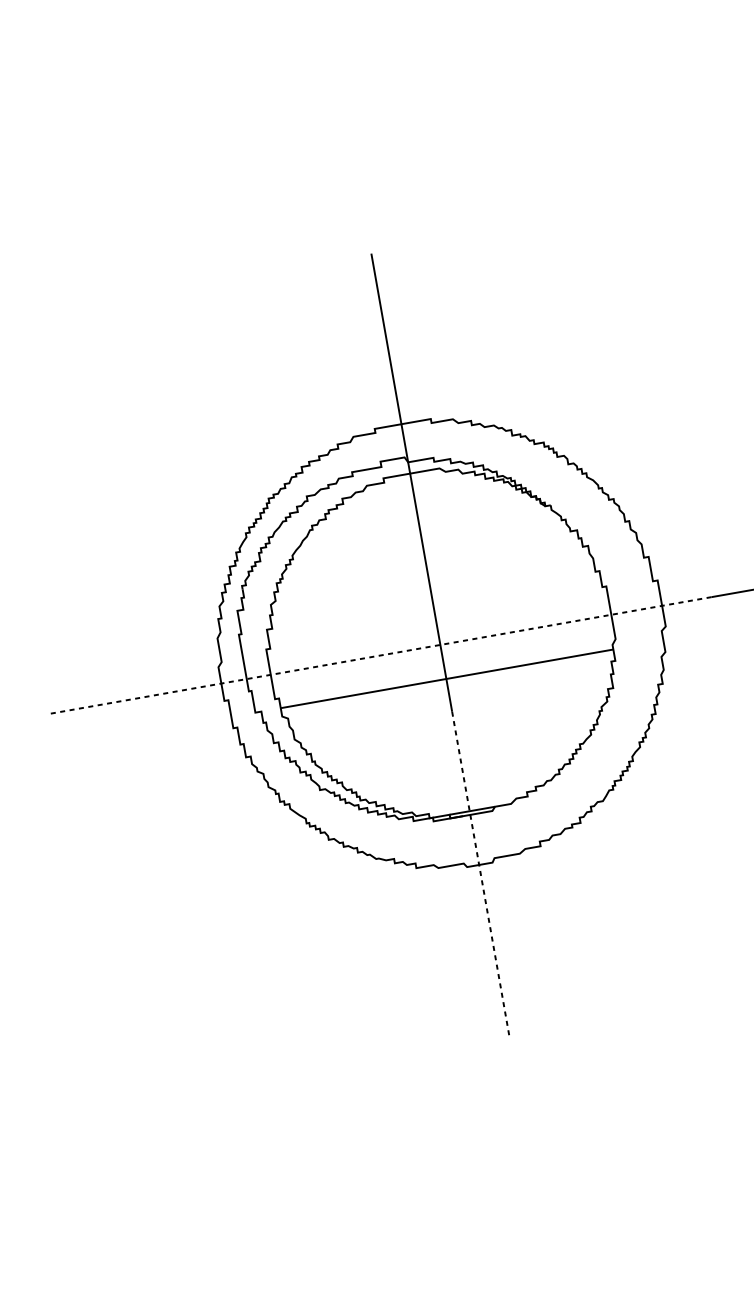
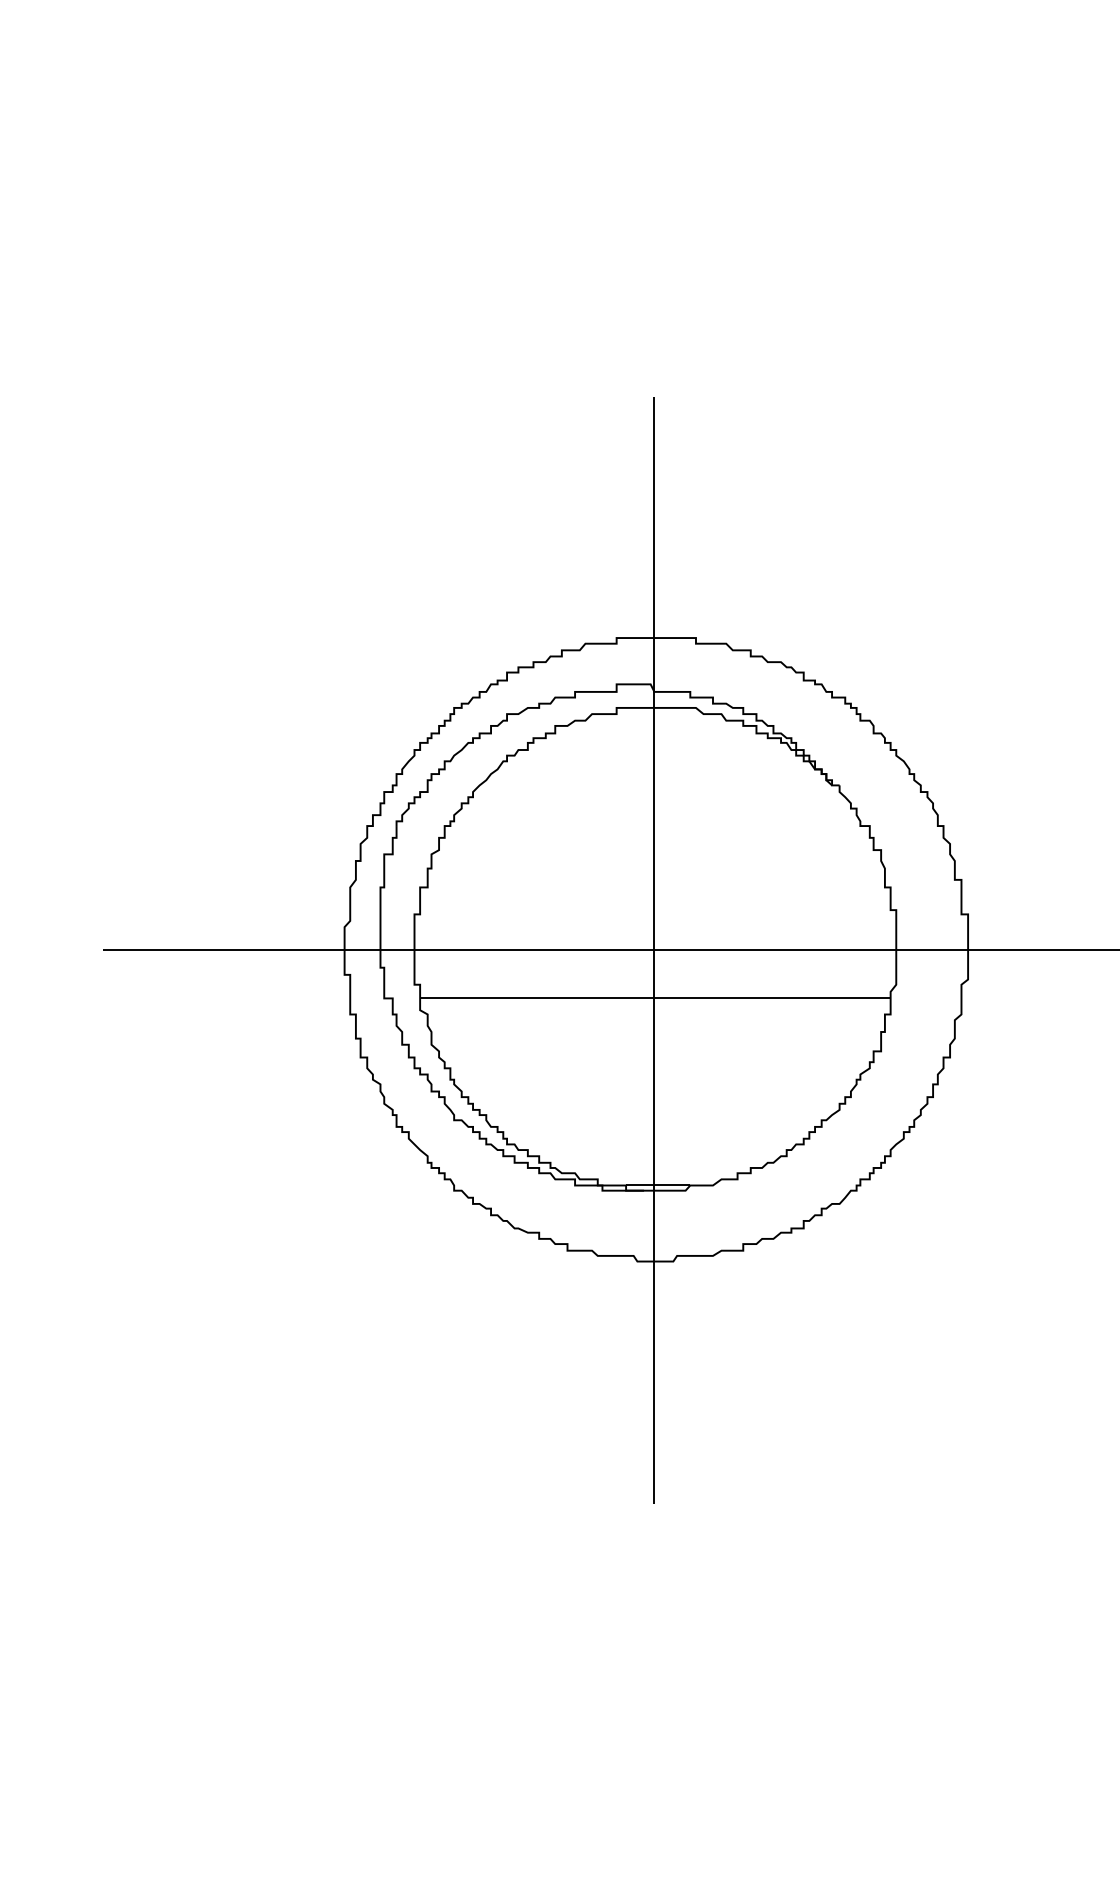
line: (381, 655) -> (570, 950), dashed -> solid
line: (480, 874) -> (654, 1274), dashed -> solid

